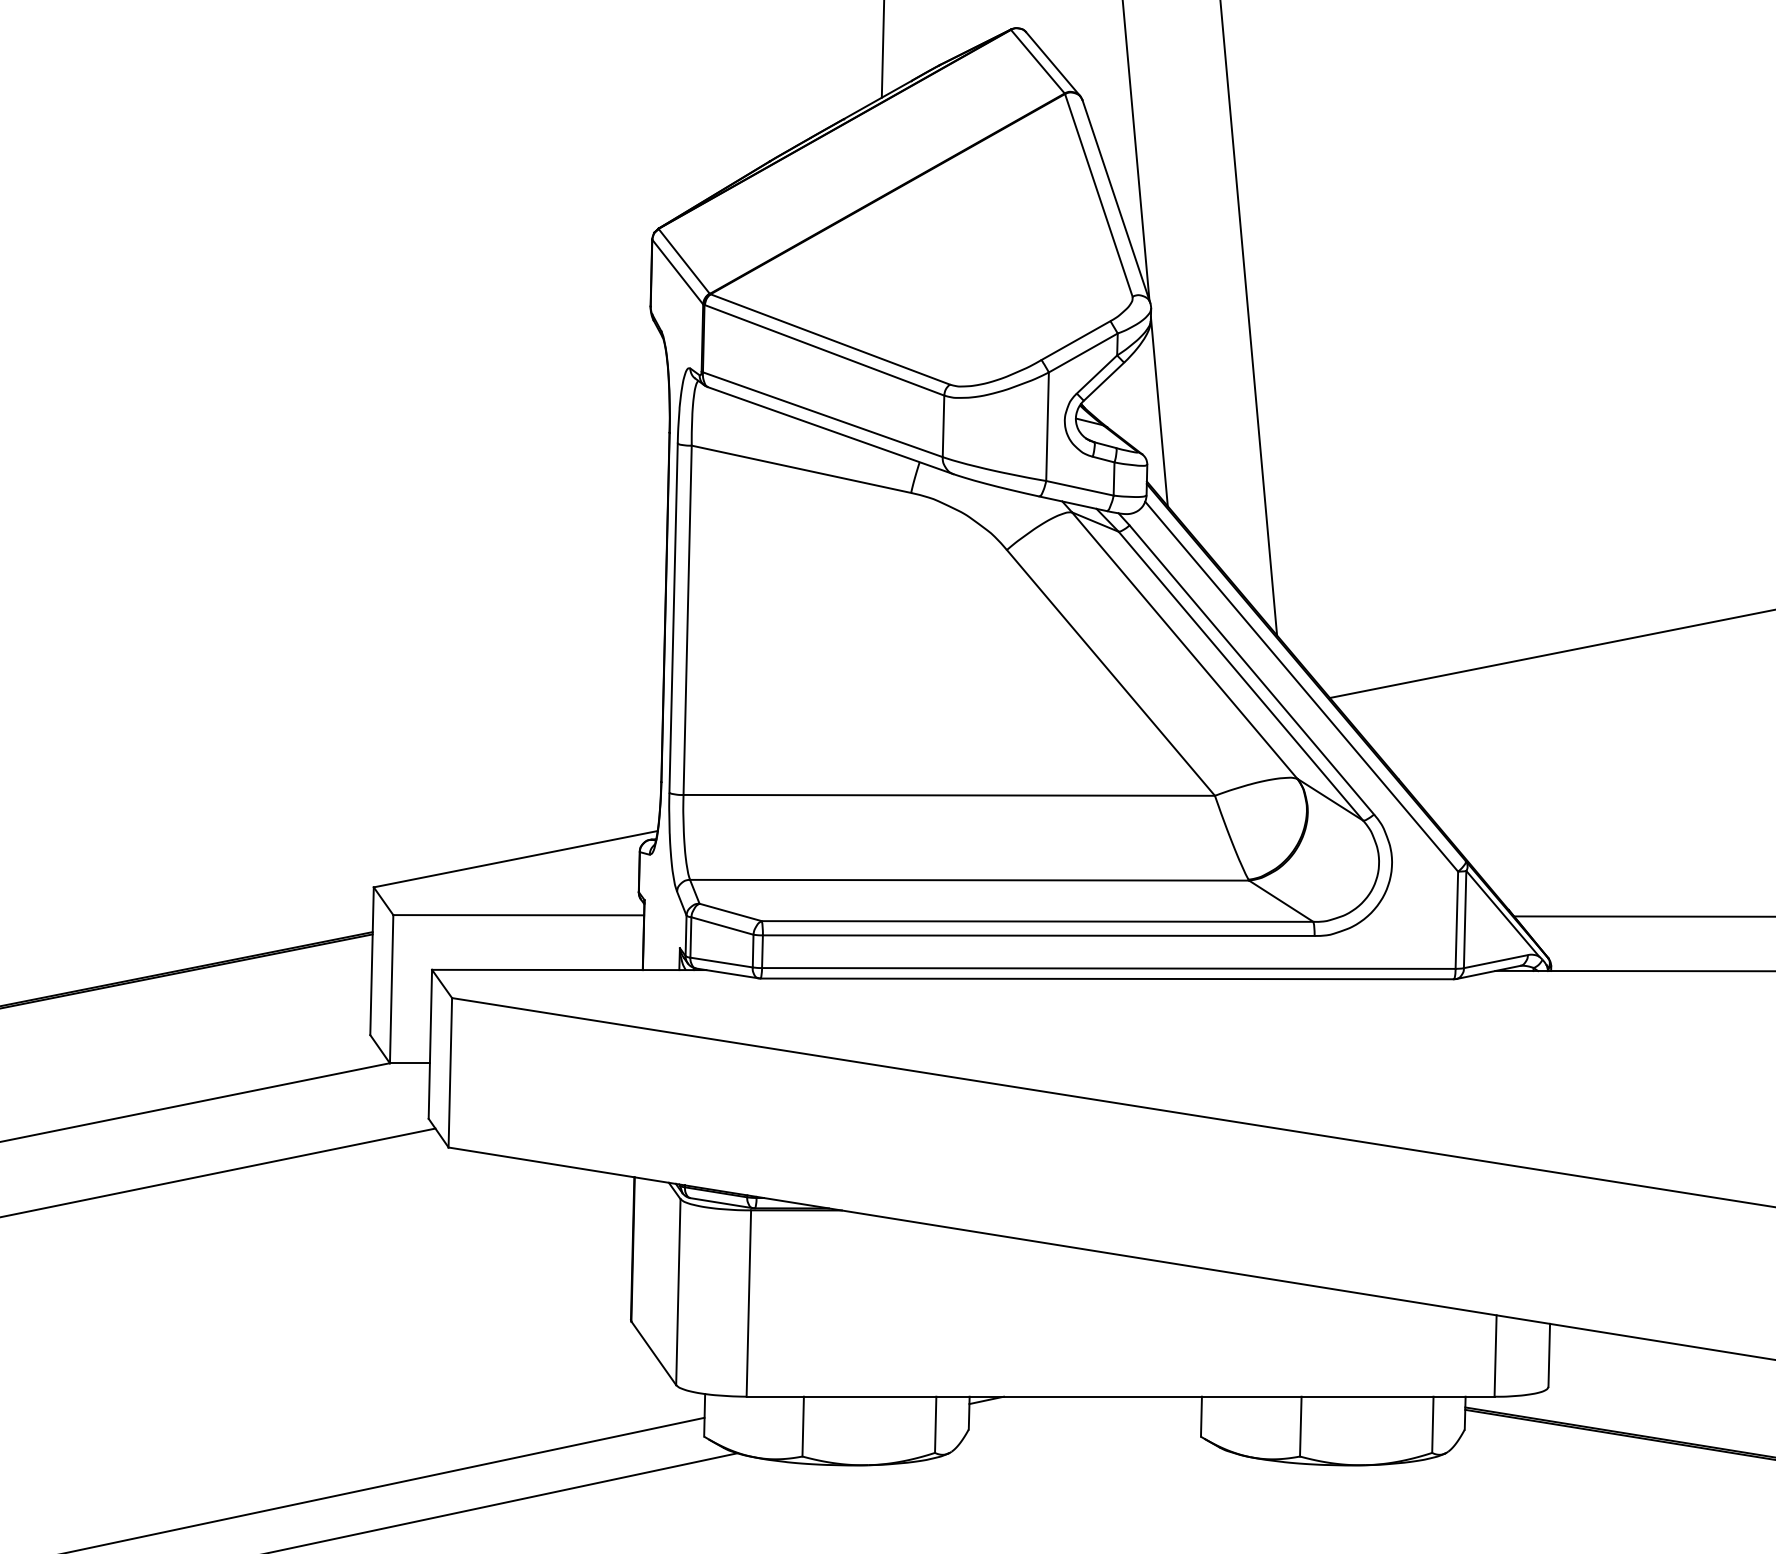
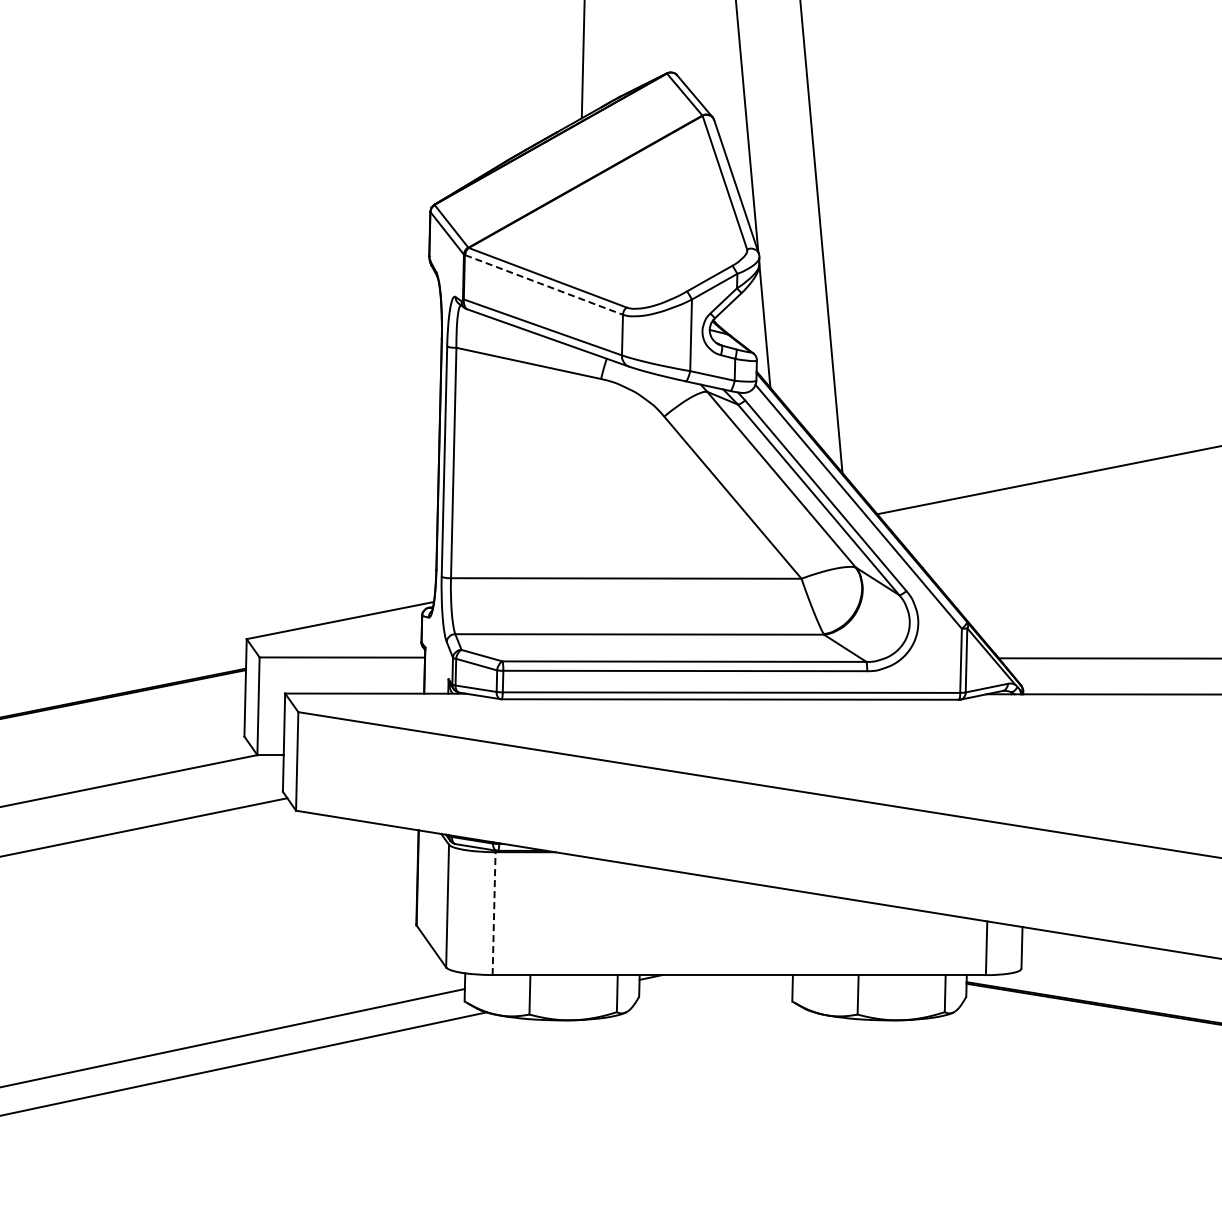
line: (825, 351) -> (544, 285), solid -> dashed
line: (749, 1303) -> (494, 913), solid -> dashed

